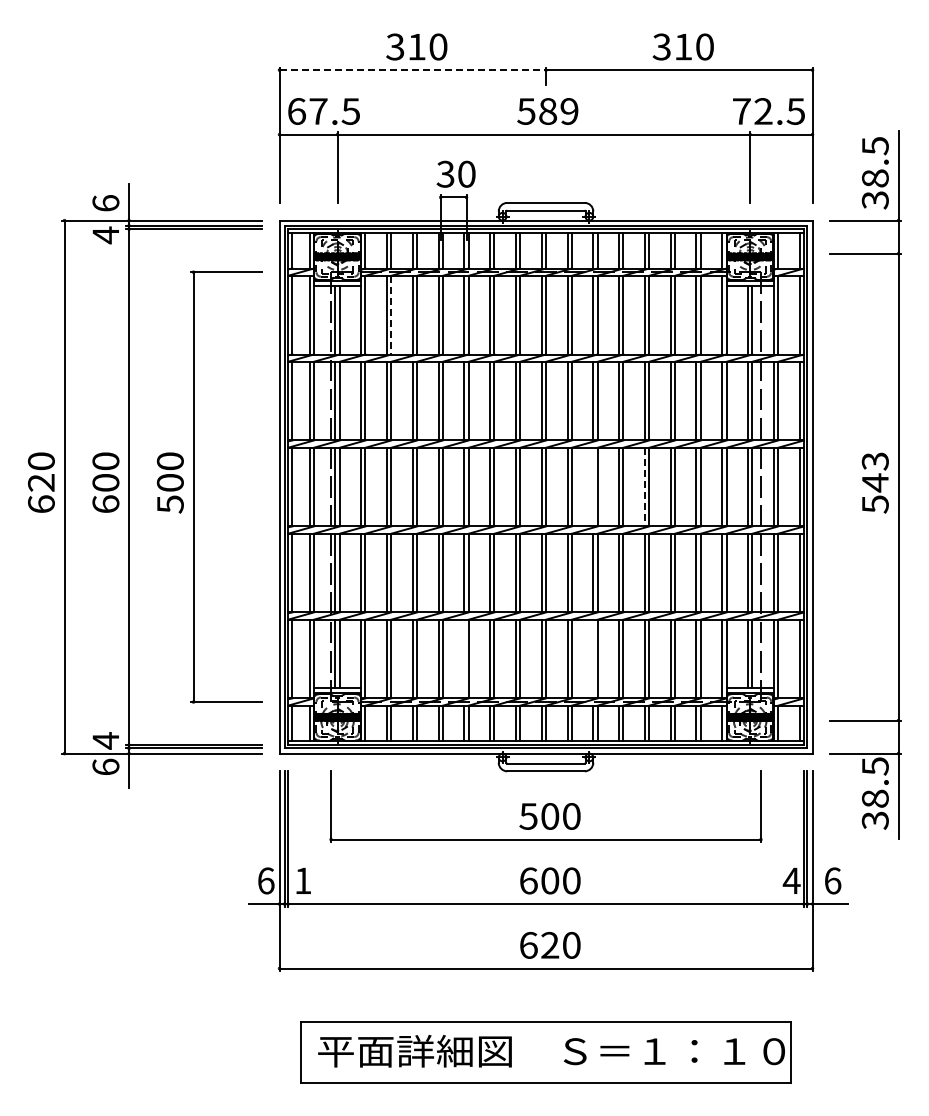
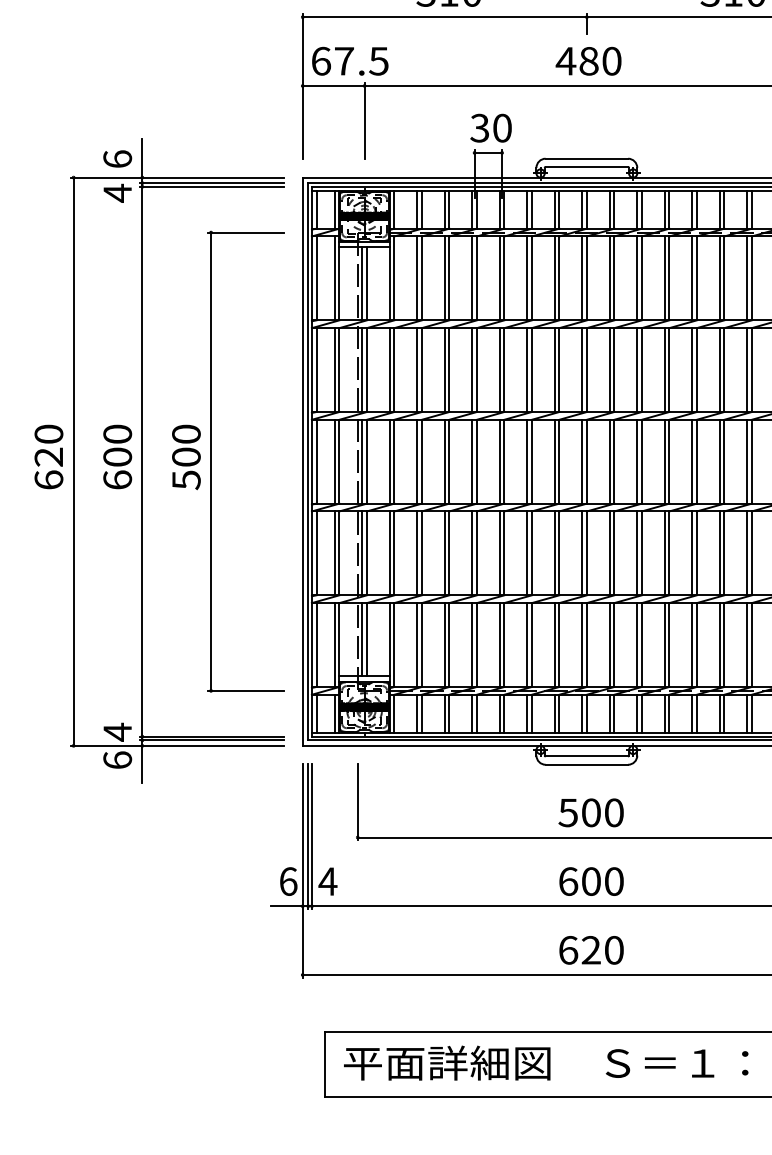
line: (413, 70) -> (445, 17), dashed -> solid
text: (547, 111) -> (588, 61), 589 -> 480
line: (391, 315) -> (422, 278), dashed -> solid
line: (593, 486) -> (637, 461), added
line: (644, 487) -> (691, 462), dashed -> solid
line: (464, 658) -> (499, 644), added
line: (593, 658) -> (637, 644), added
text: (303, 880) -> (328, 881), 1 -> 4

